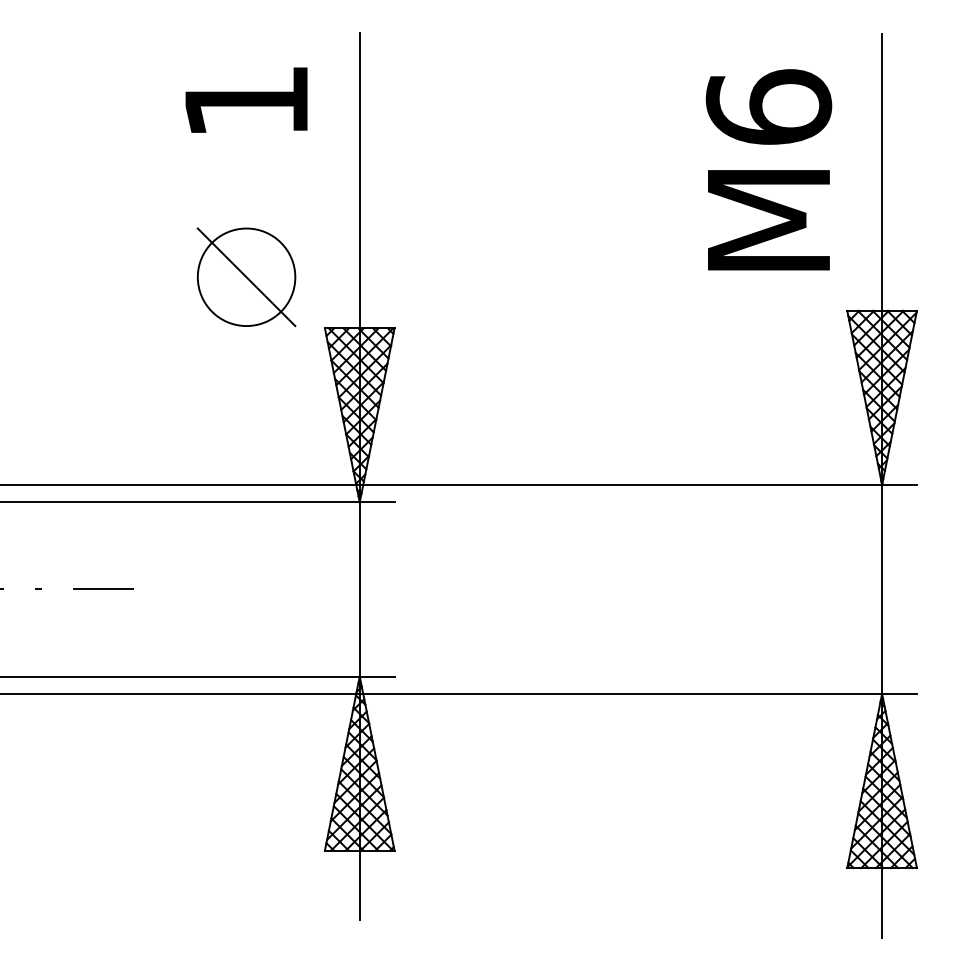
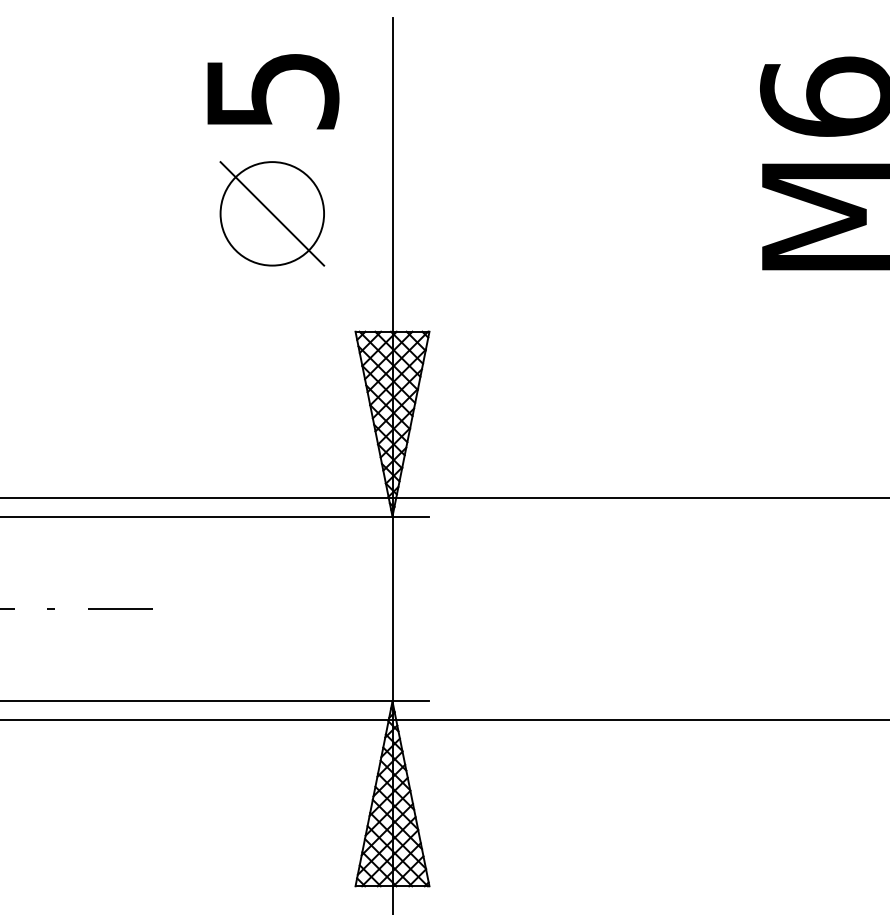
text: (247, 101) -> (273, 90), 1 -> 5
part: (246, 277) -> (272, 214), moved

